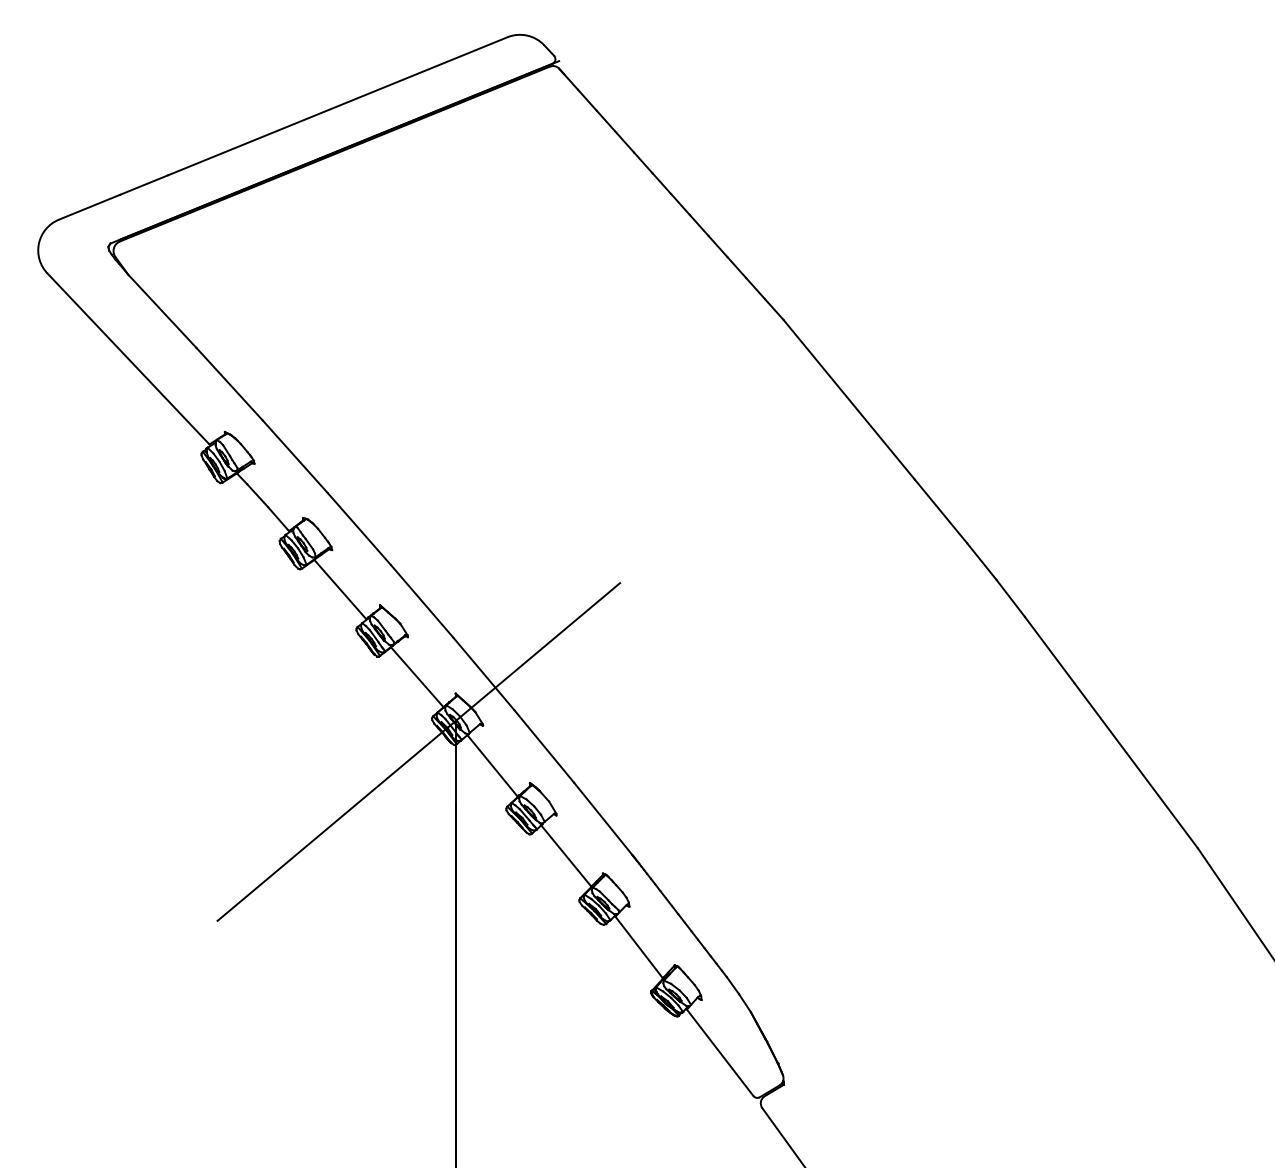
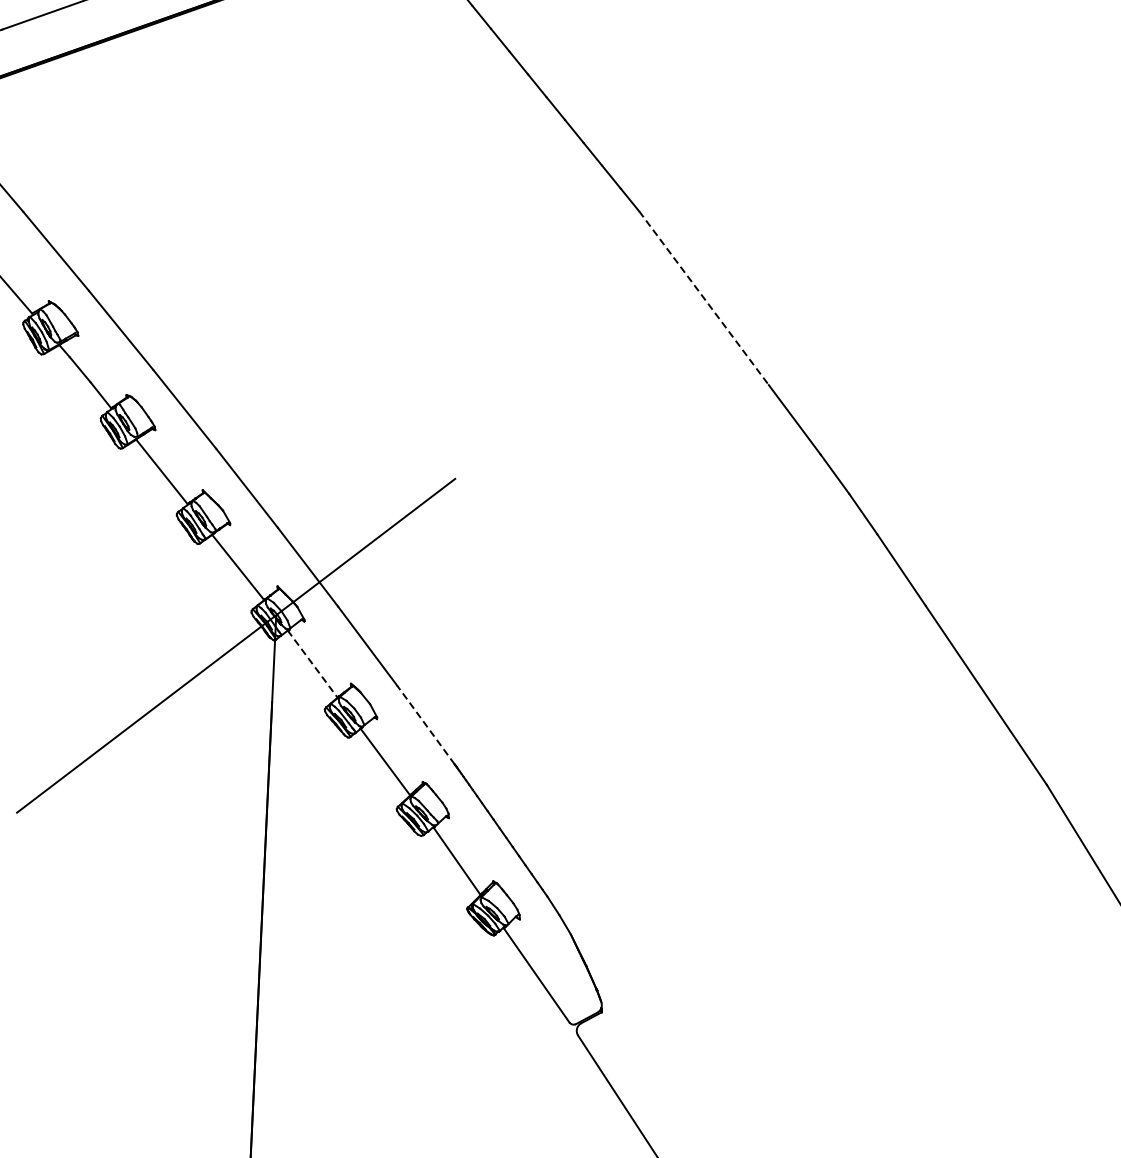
line: (849, 400) -> (704, 299), solid -> dashed
line: (492, 765) -> (312, 663), solid -> dashed
line: (603, 818) -> (426, 724), solid -> dashed

